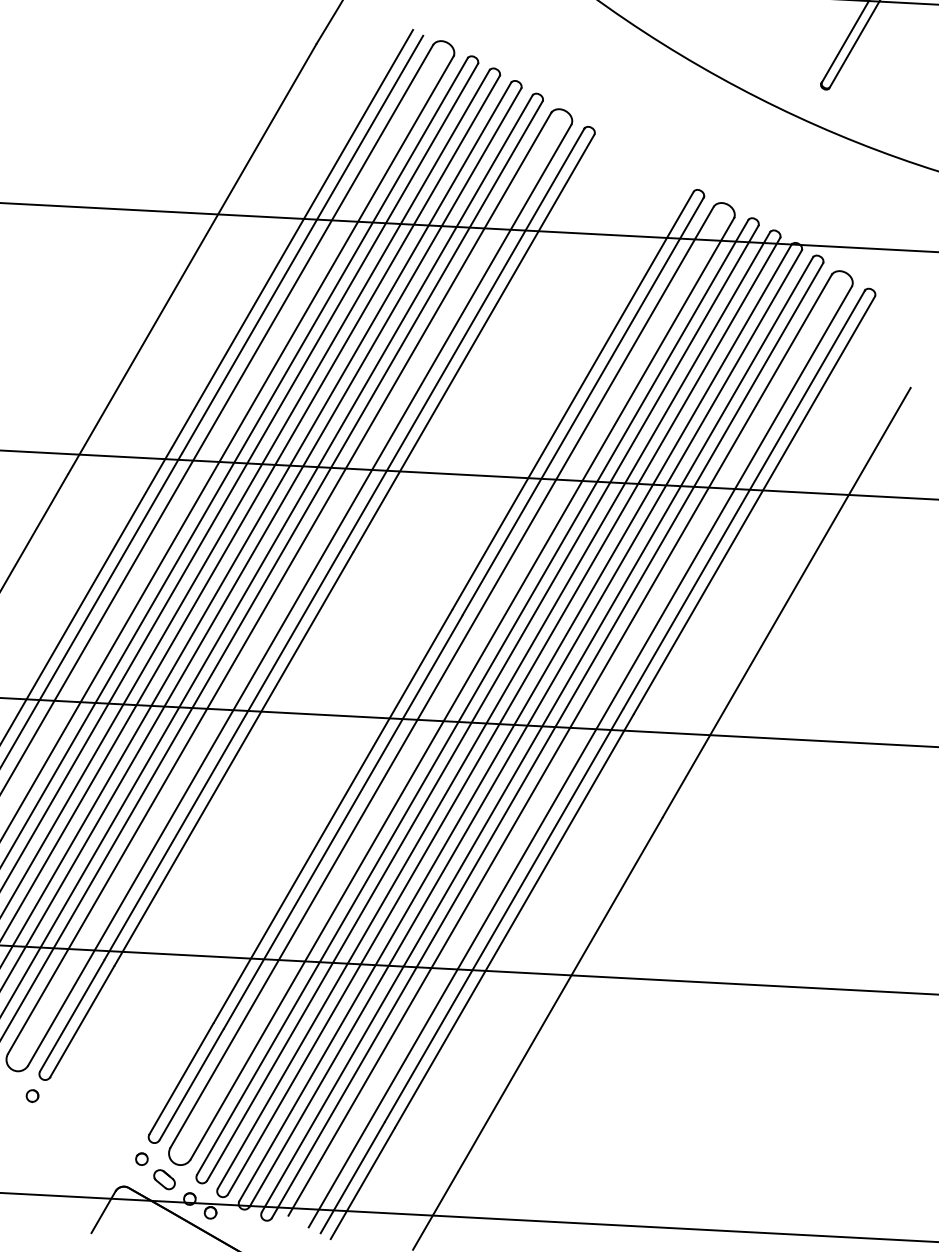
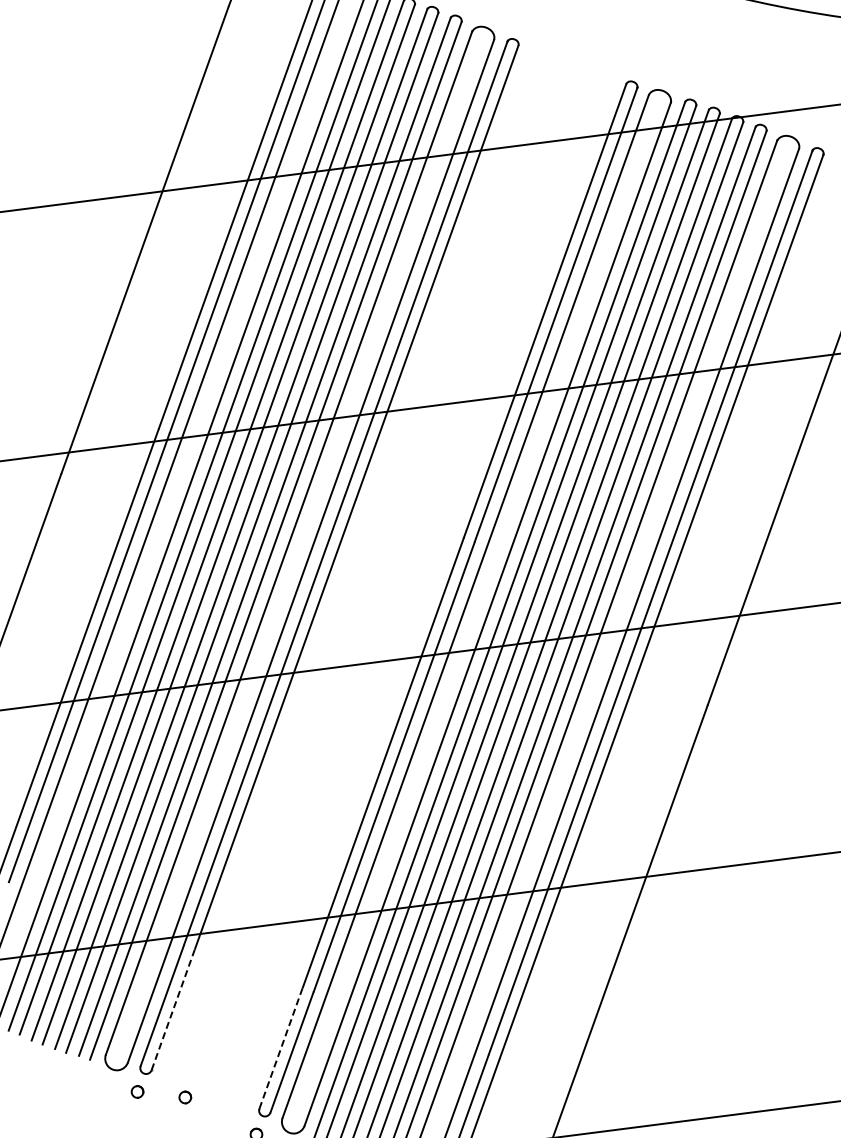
line: (82, 1021) -> (173, 1009), solid -> dashed
line: (181, 1078) -> (280, 1048), solid -> dashed
part: (78, 1109) -> (185, 1096), added

